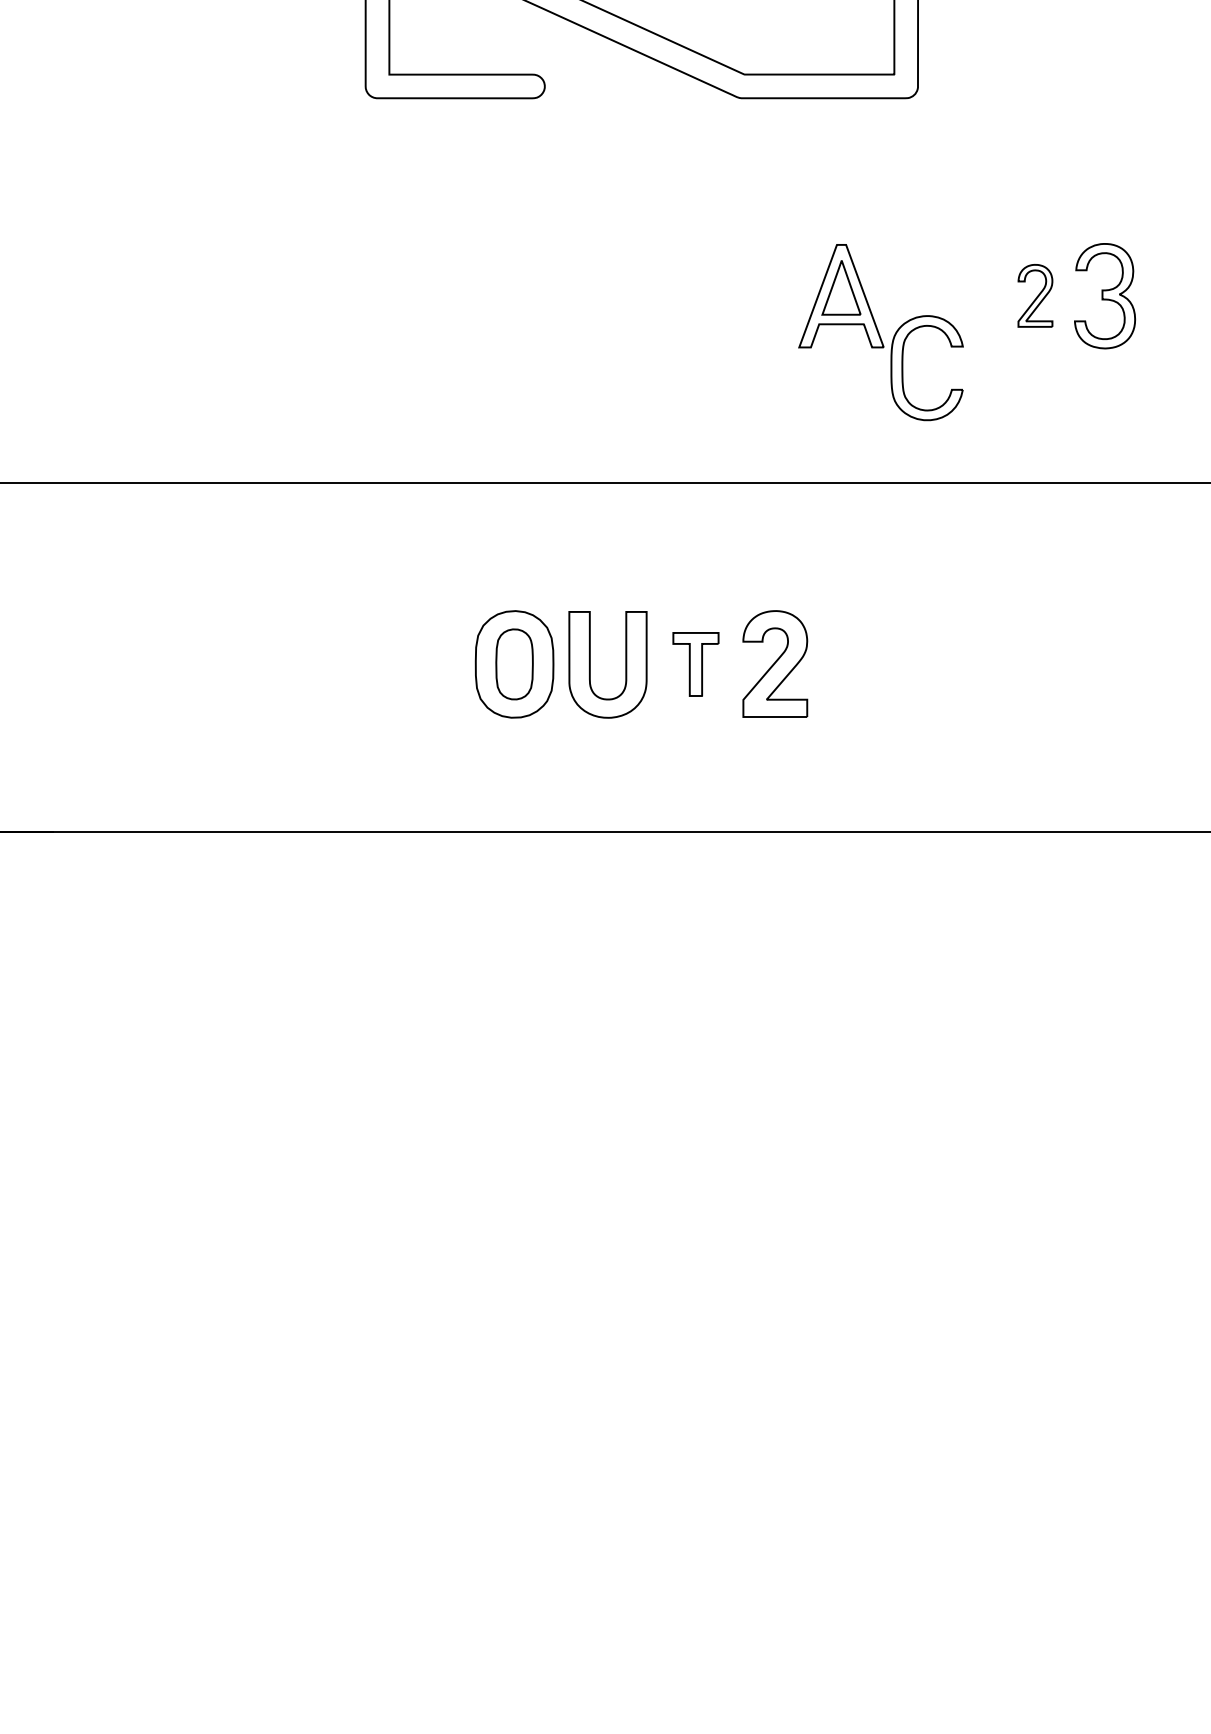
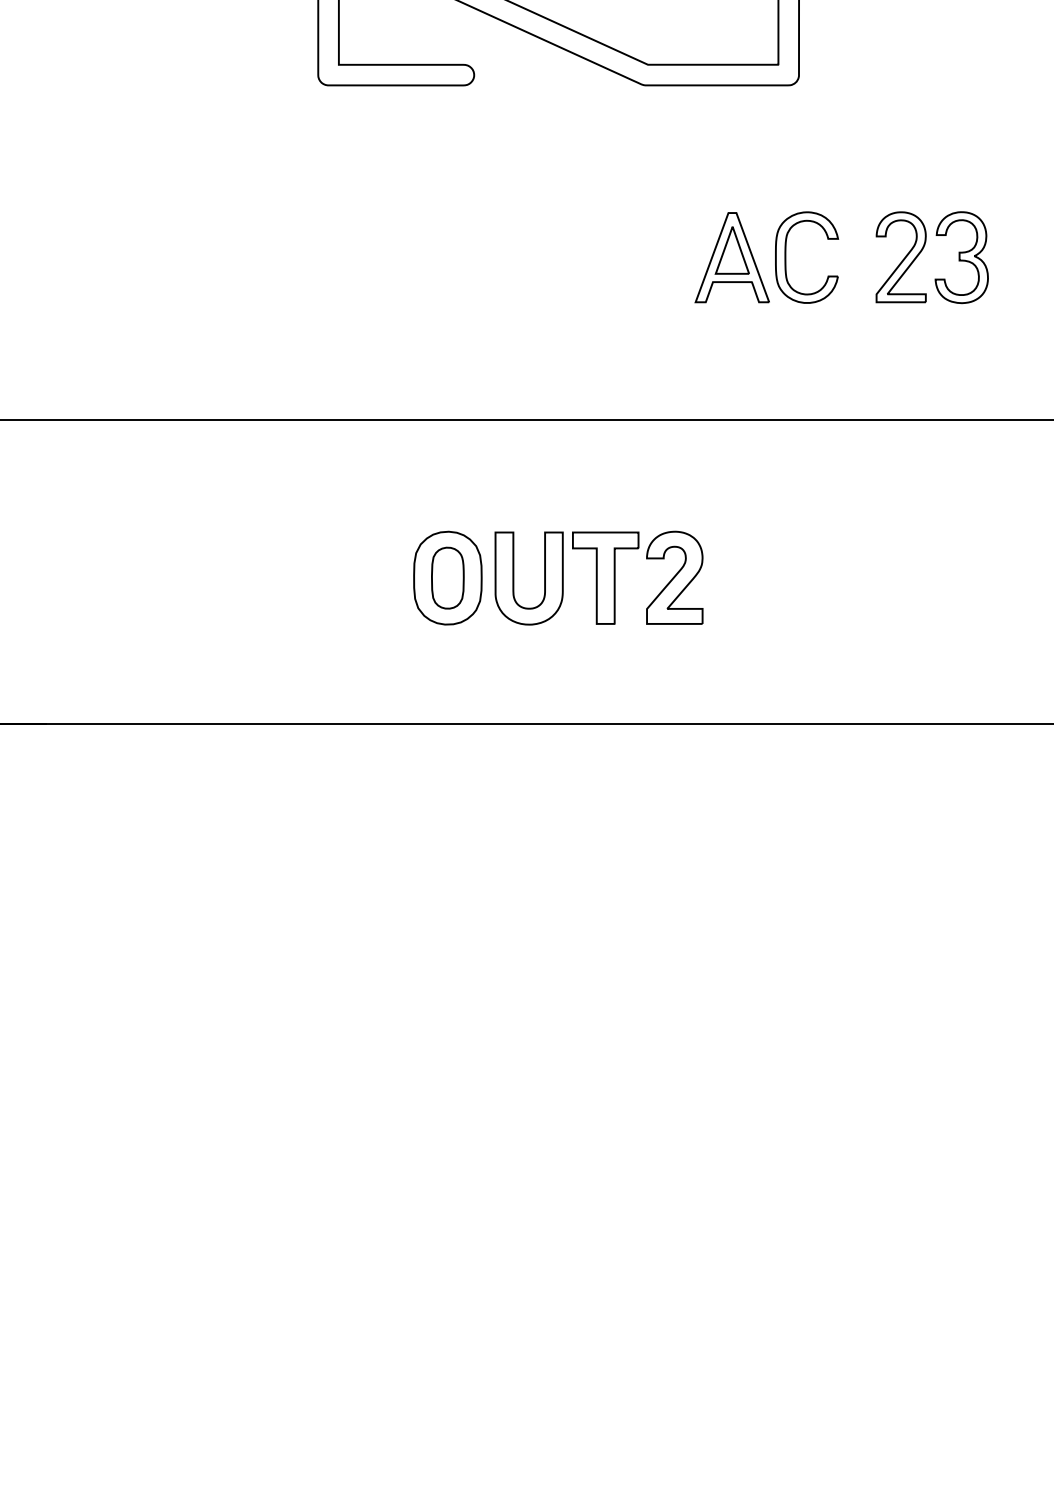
part: (1035, 295) -> (901, 257), size x1.67
part: (903, 368) -> (786, 257), moved
part: (695, 664) -> (605, 578), size x1.67

